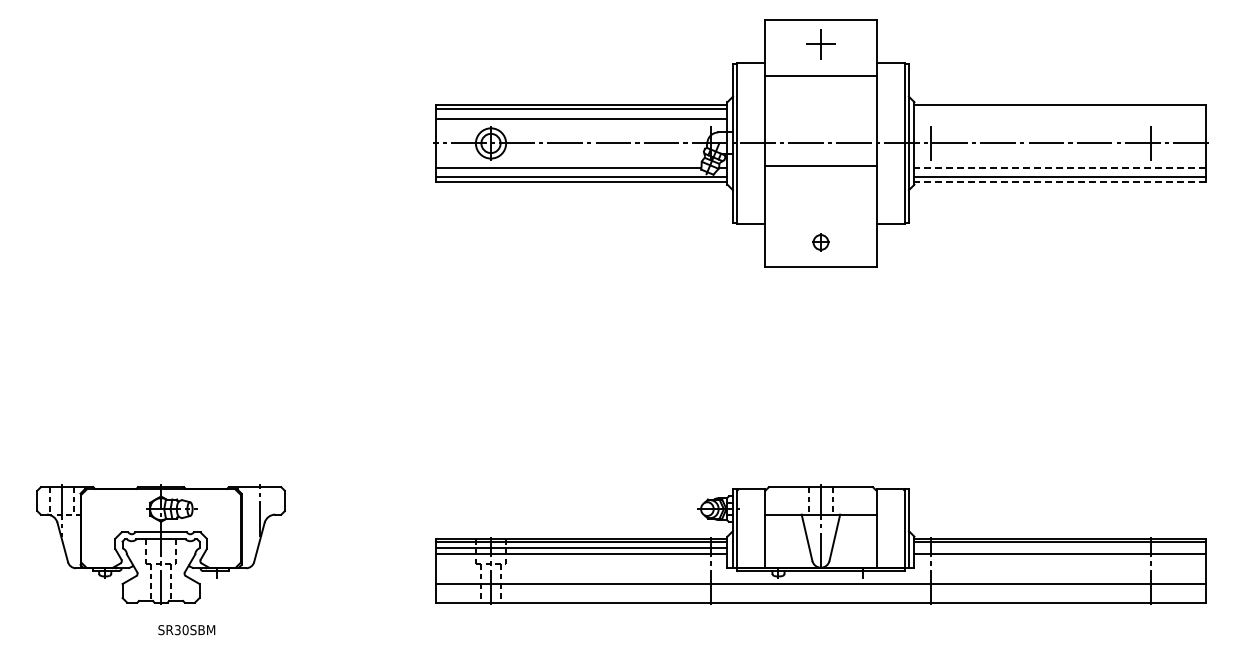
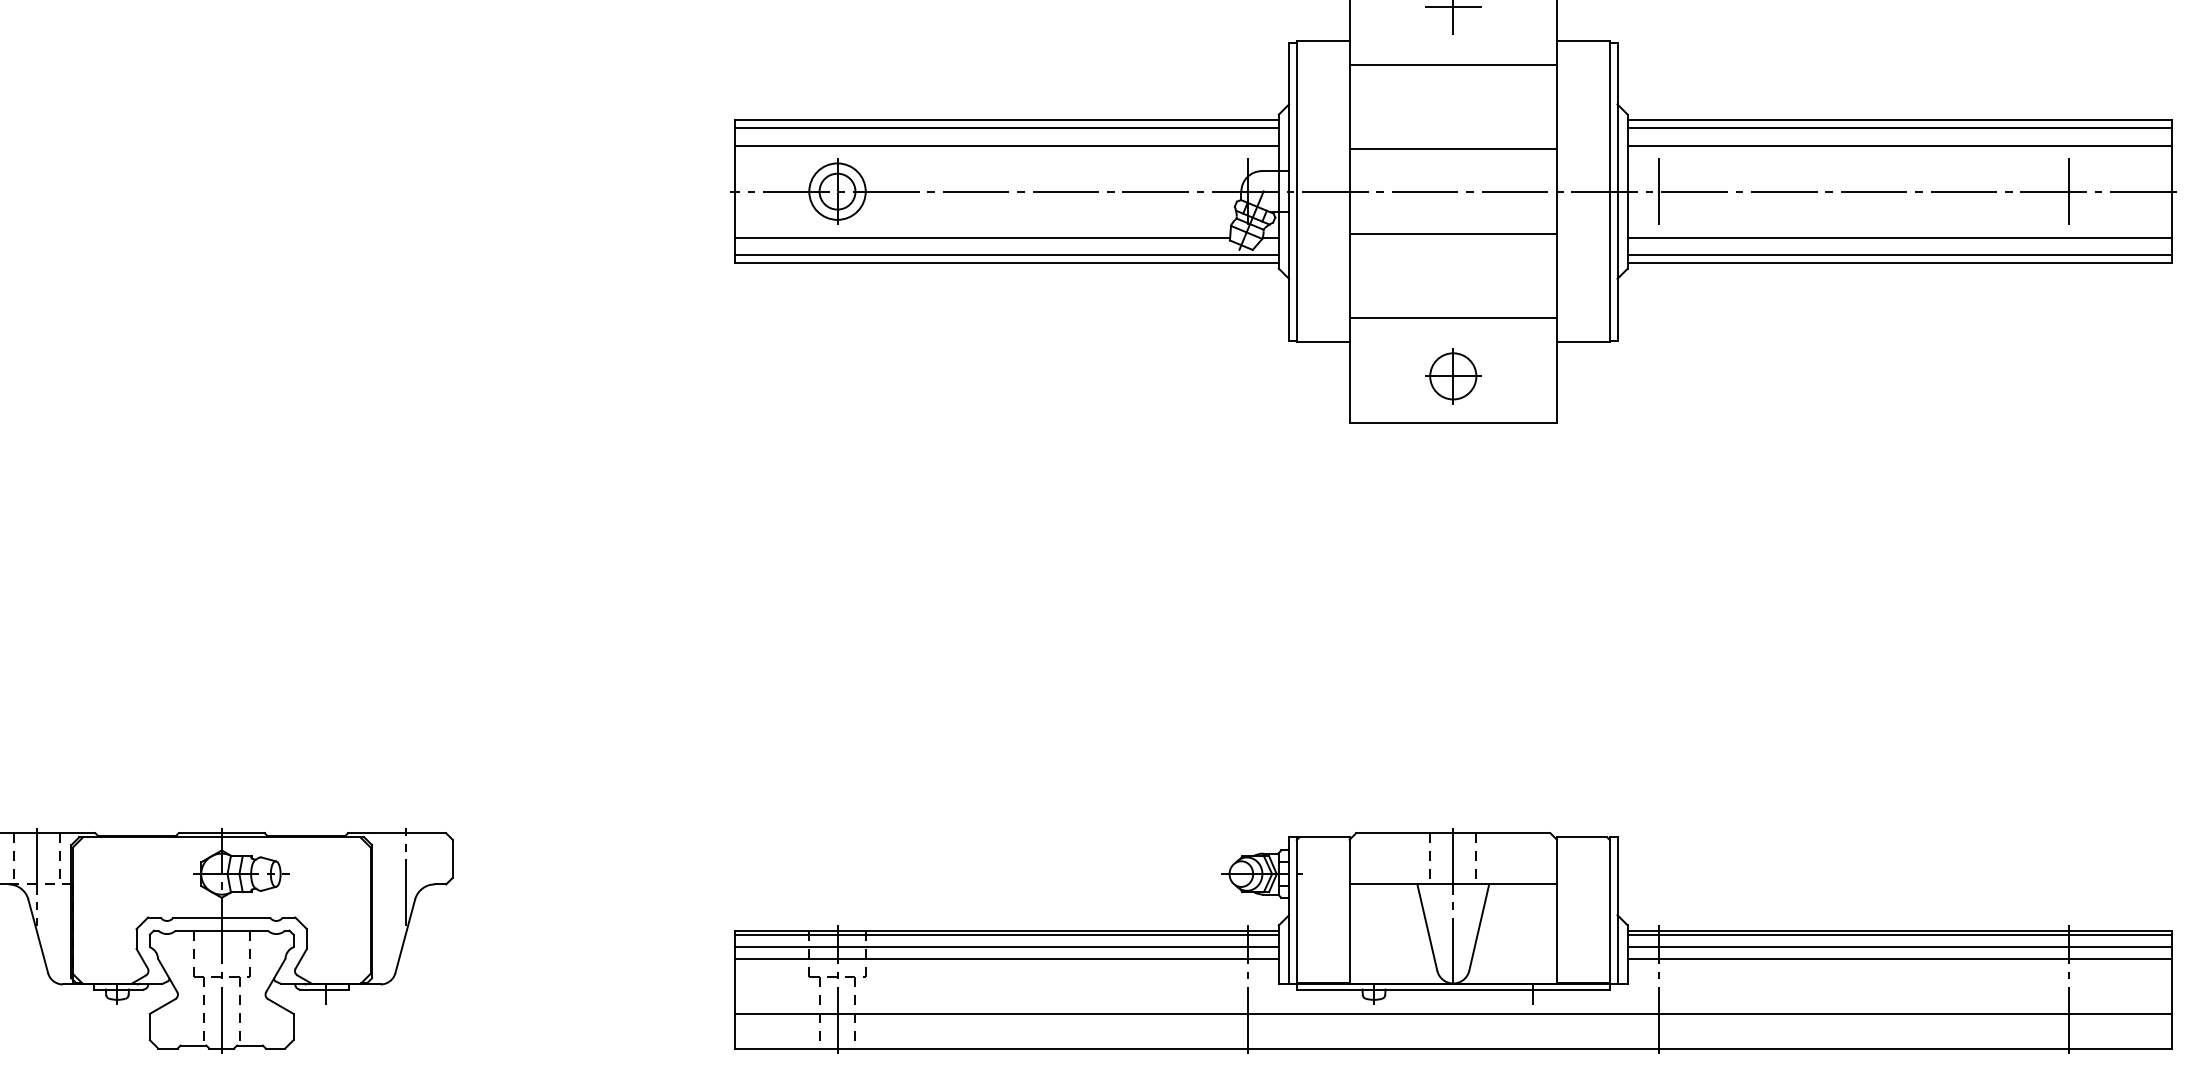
line: (1059, 109) -> (1898, 128), added
line: (1059, 118) -> (1898, 145), added
line: (820, 120) -> (1452, 148), added
line: (1060, 168) -> (1900, 238), dashed -> solid
line: (1060, 181) -> (1900, 262), dashed -> solid
line: (820, 211) -> (1452, 318), added
part: (820, 242) -> (1452, 376), size x1.67
line: (1059, 548) -> (1898, 947), added

